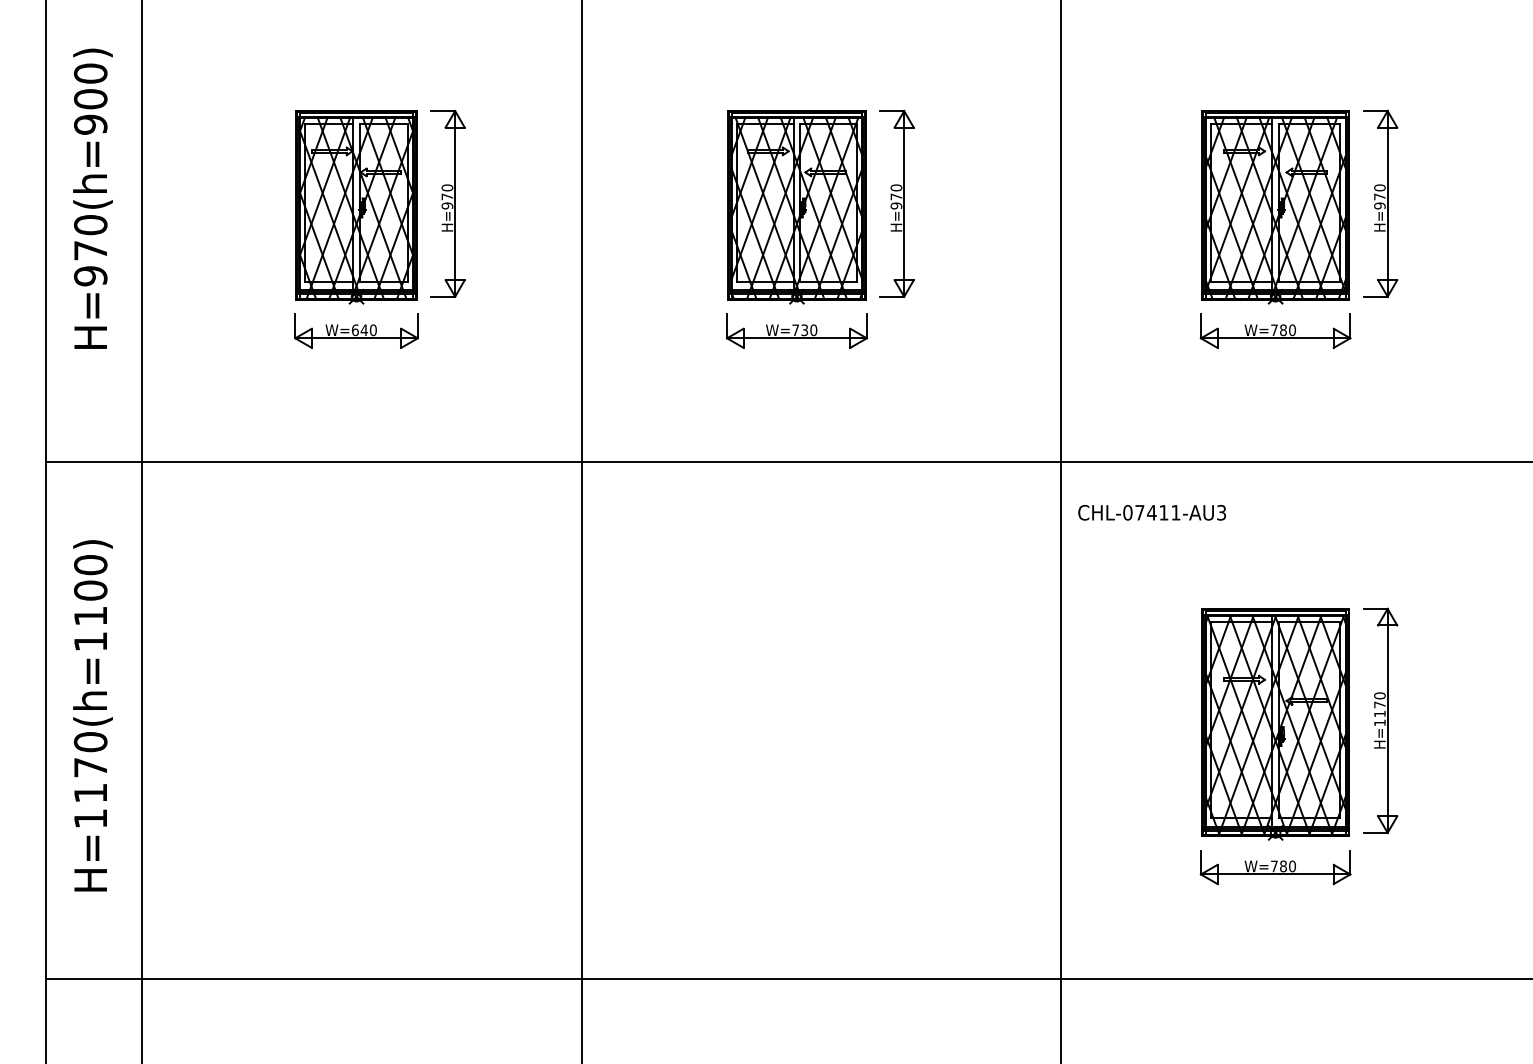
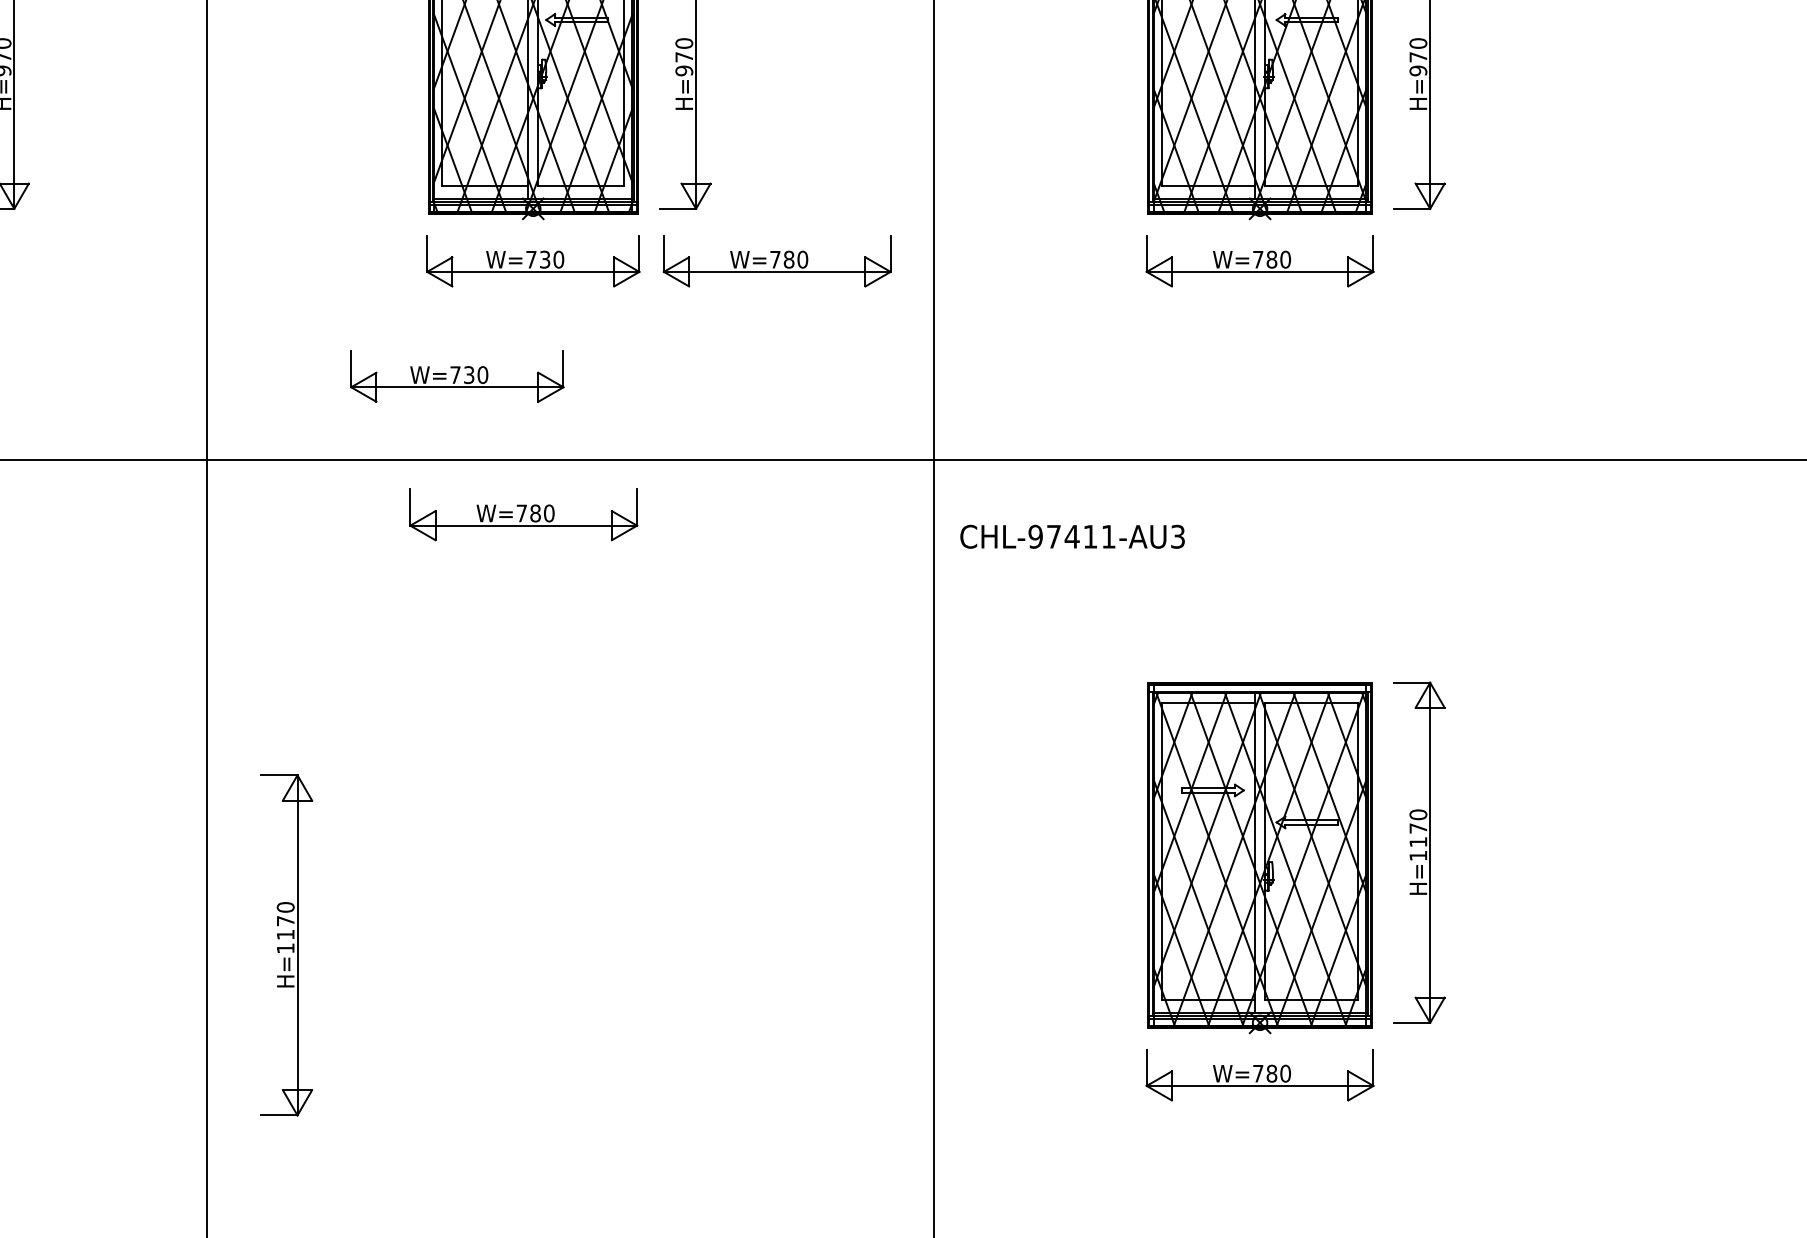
part: (957, 330) -> (777, 260), added
part: (746, 406) -> (456, 375), added
part: (790, 498) -> (523, 515), added
text: (1127, 512) -> (1035, 536), CHL-07411-AU3 -> CHL-97411-AU3
part: (634, 781) -> (286, 944), added

